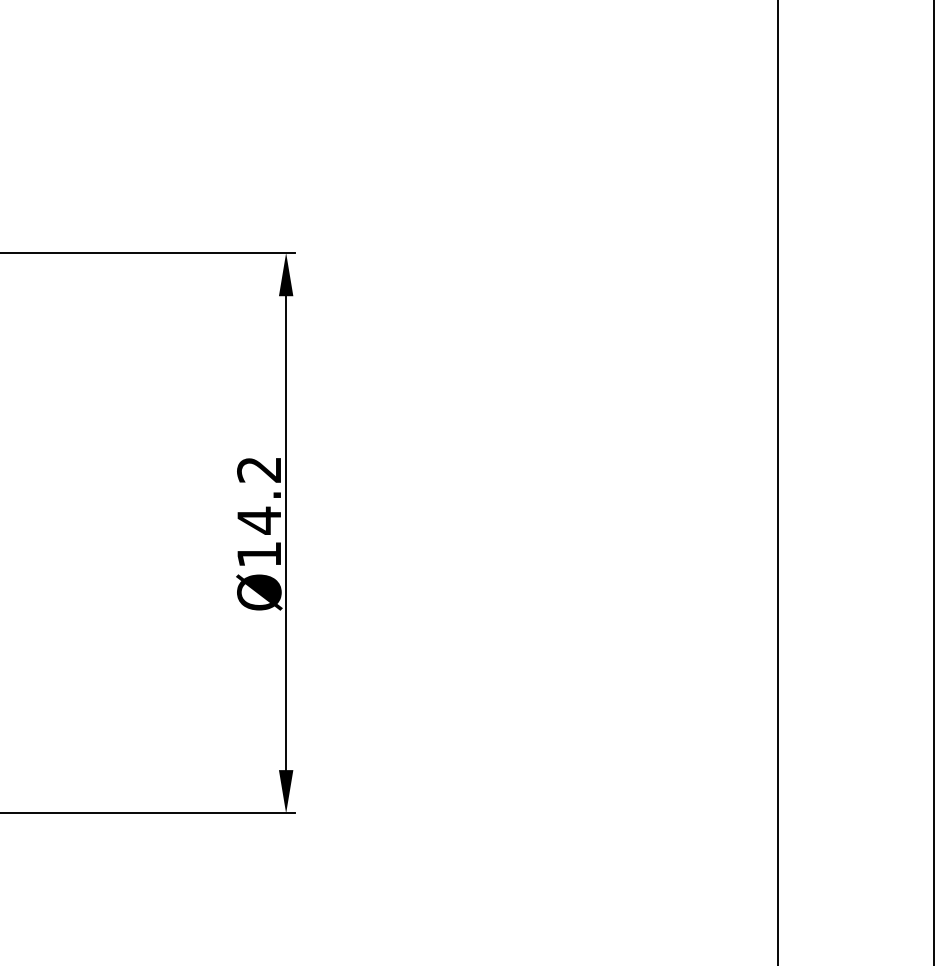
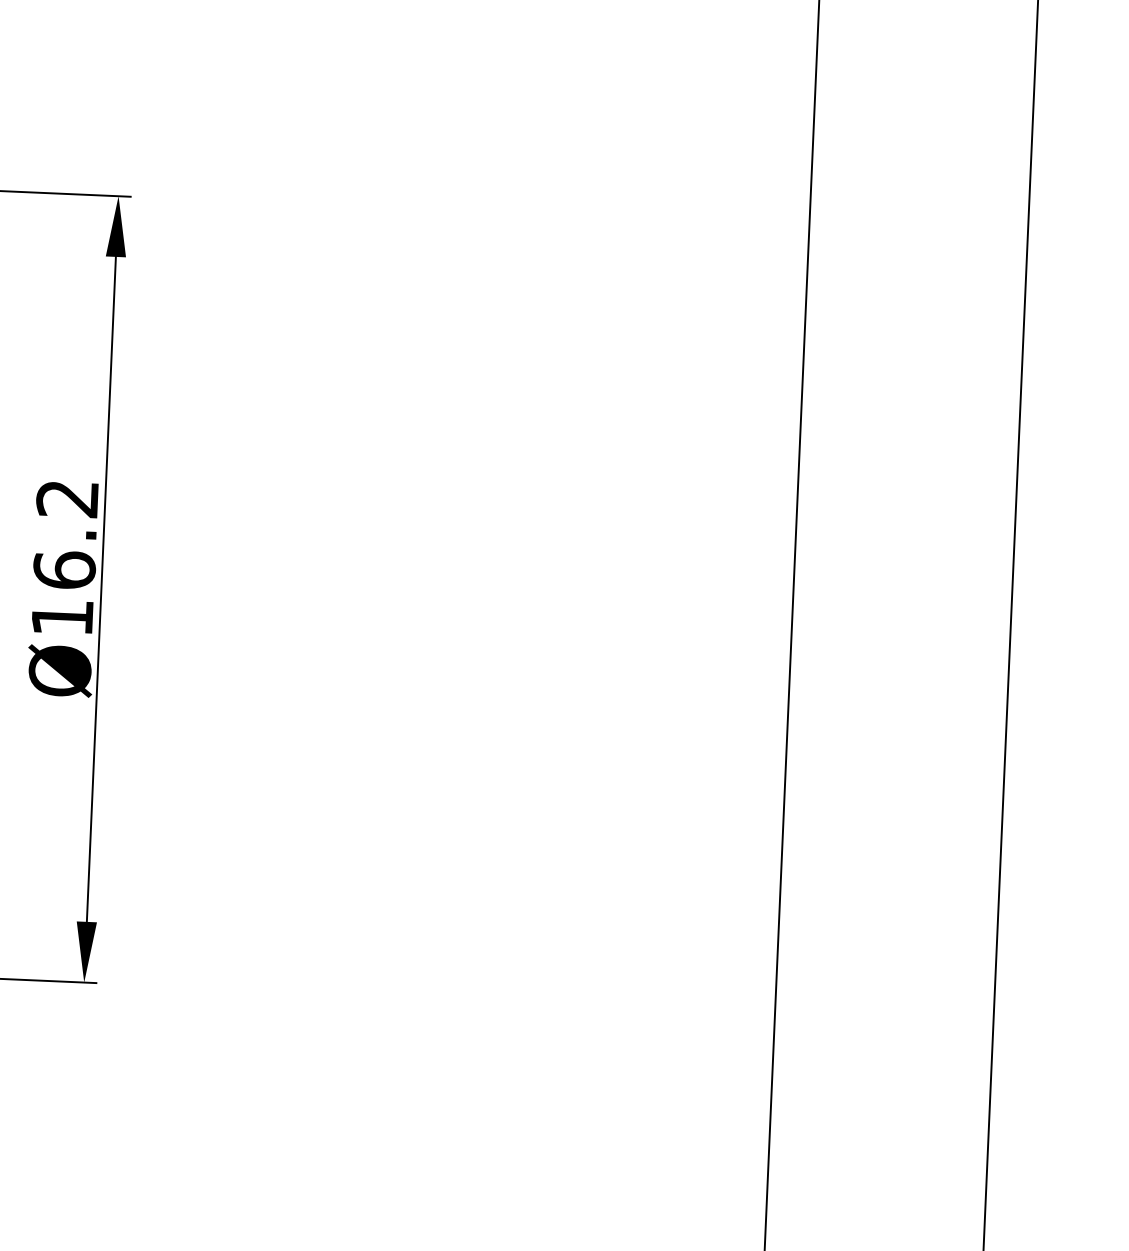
text: (259, 520) -> (64, 569), Ø14.2 -> Ø16.2

